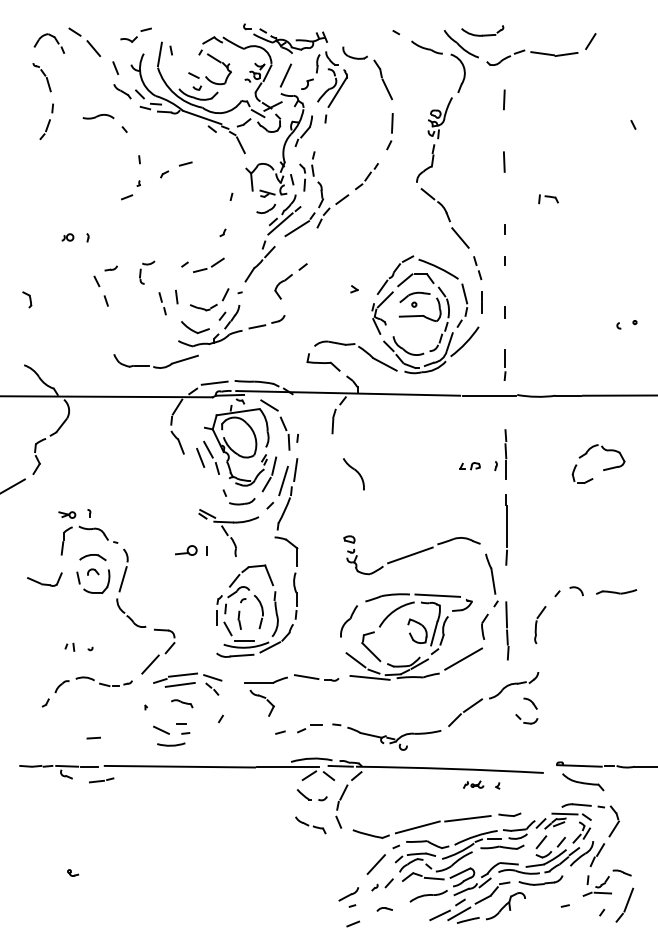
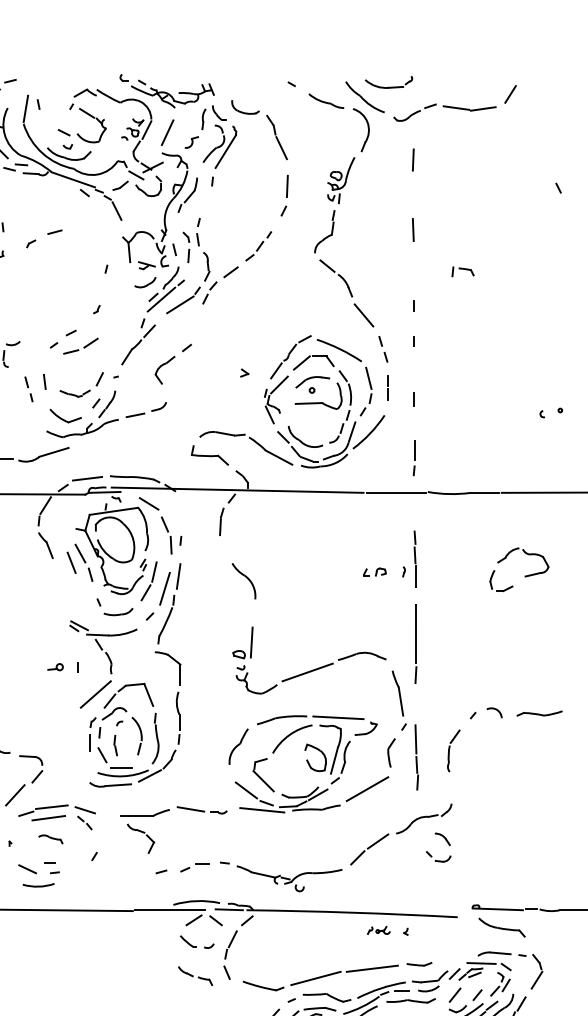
line: (200, 253) -> (71, 332), added
line: (360, 528) -> (251, 642), added
part: (186, 550) -> (55, 666), size x0.62
line: (221, 574) -> (95, 693), added

